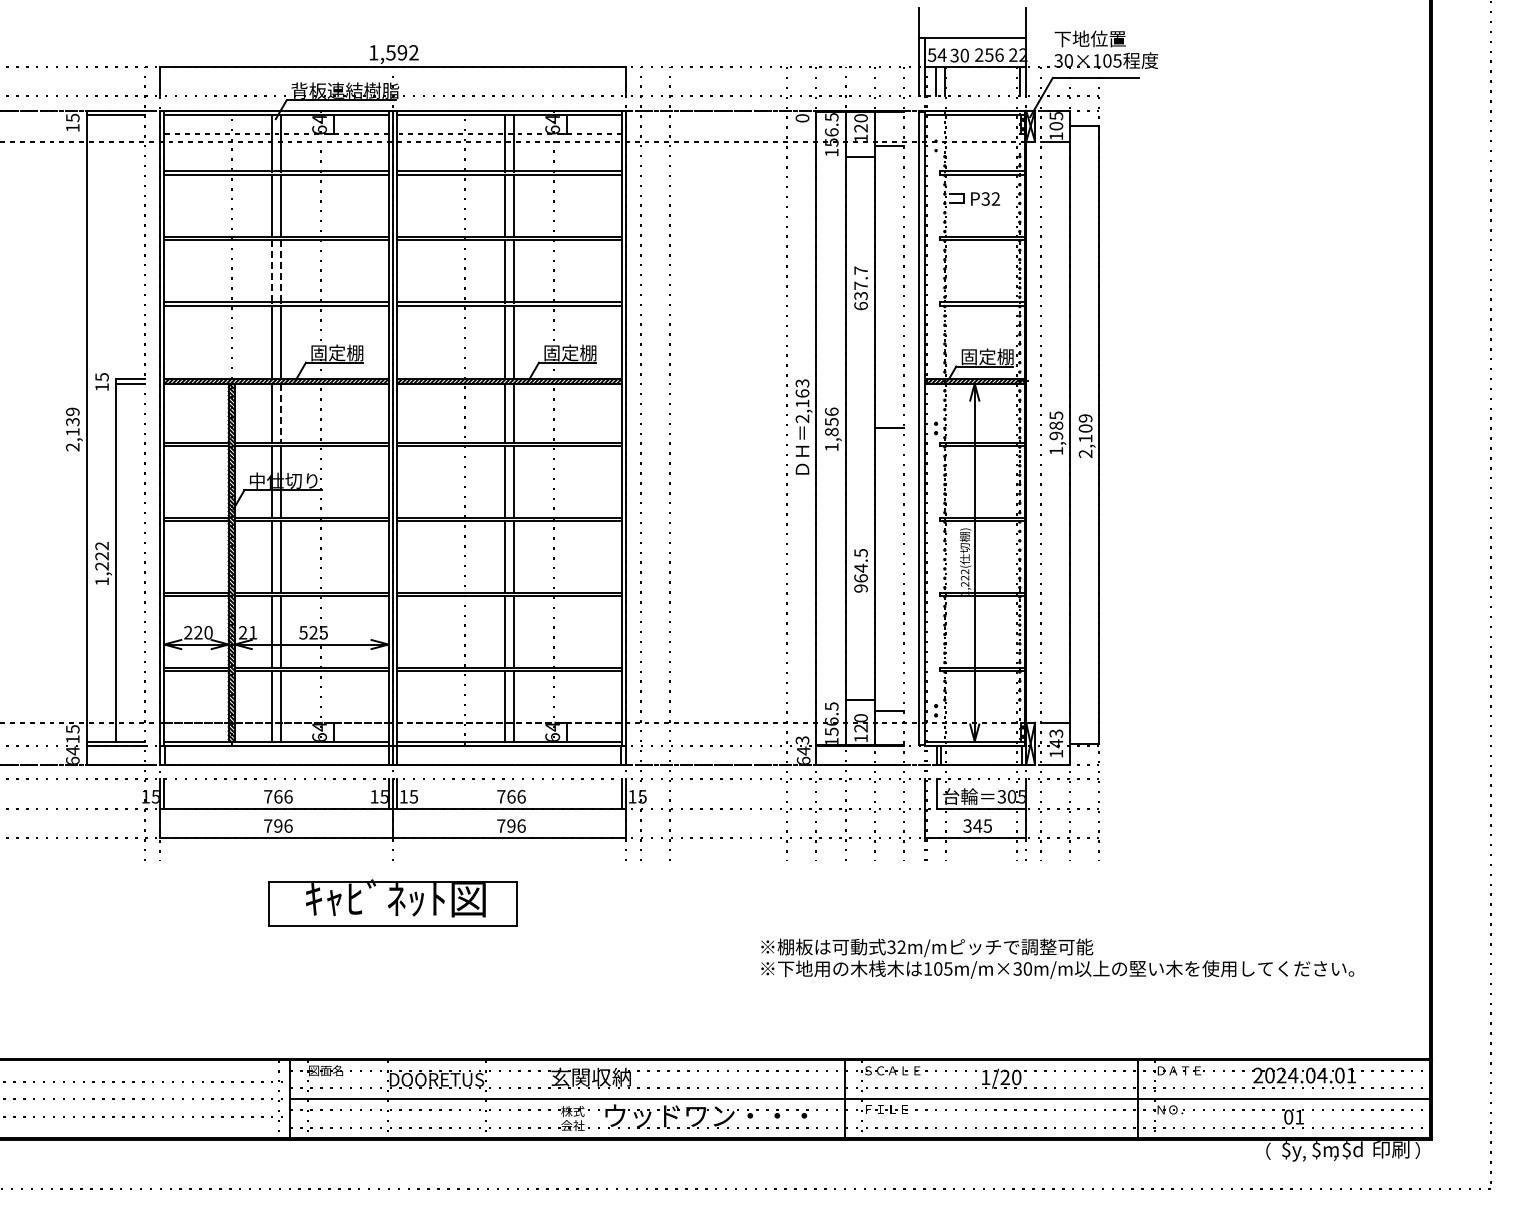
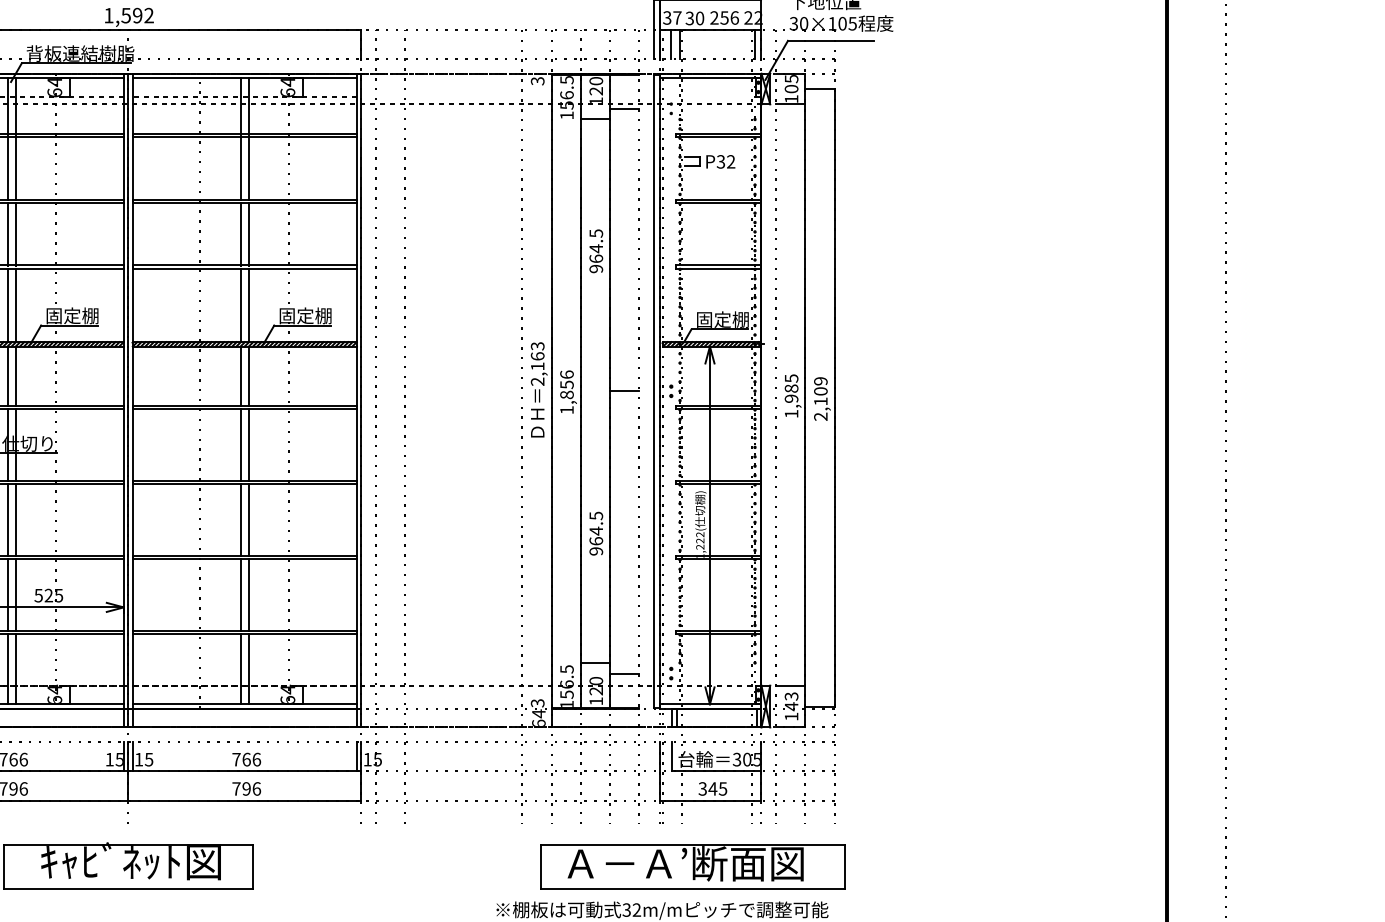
text: (937, 54) -> (672, 17), 54 -> 37
text: (802, 118) -> (537, 81), 0 -> 3
line: (272, 271) -> (7, 234), dashed -> solid
line: (280, 271) -> (15, 234), dashed -> solid
text: (860, 288) -> (595, 251), 637.7 -> 964.5
line: (280, 413) -> (15, 376), dashed -> solid
part: (957, 903) -> (692, 866), added

